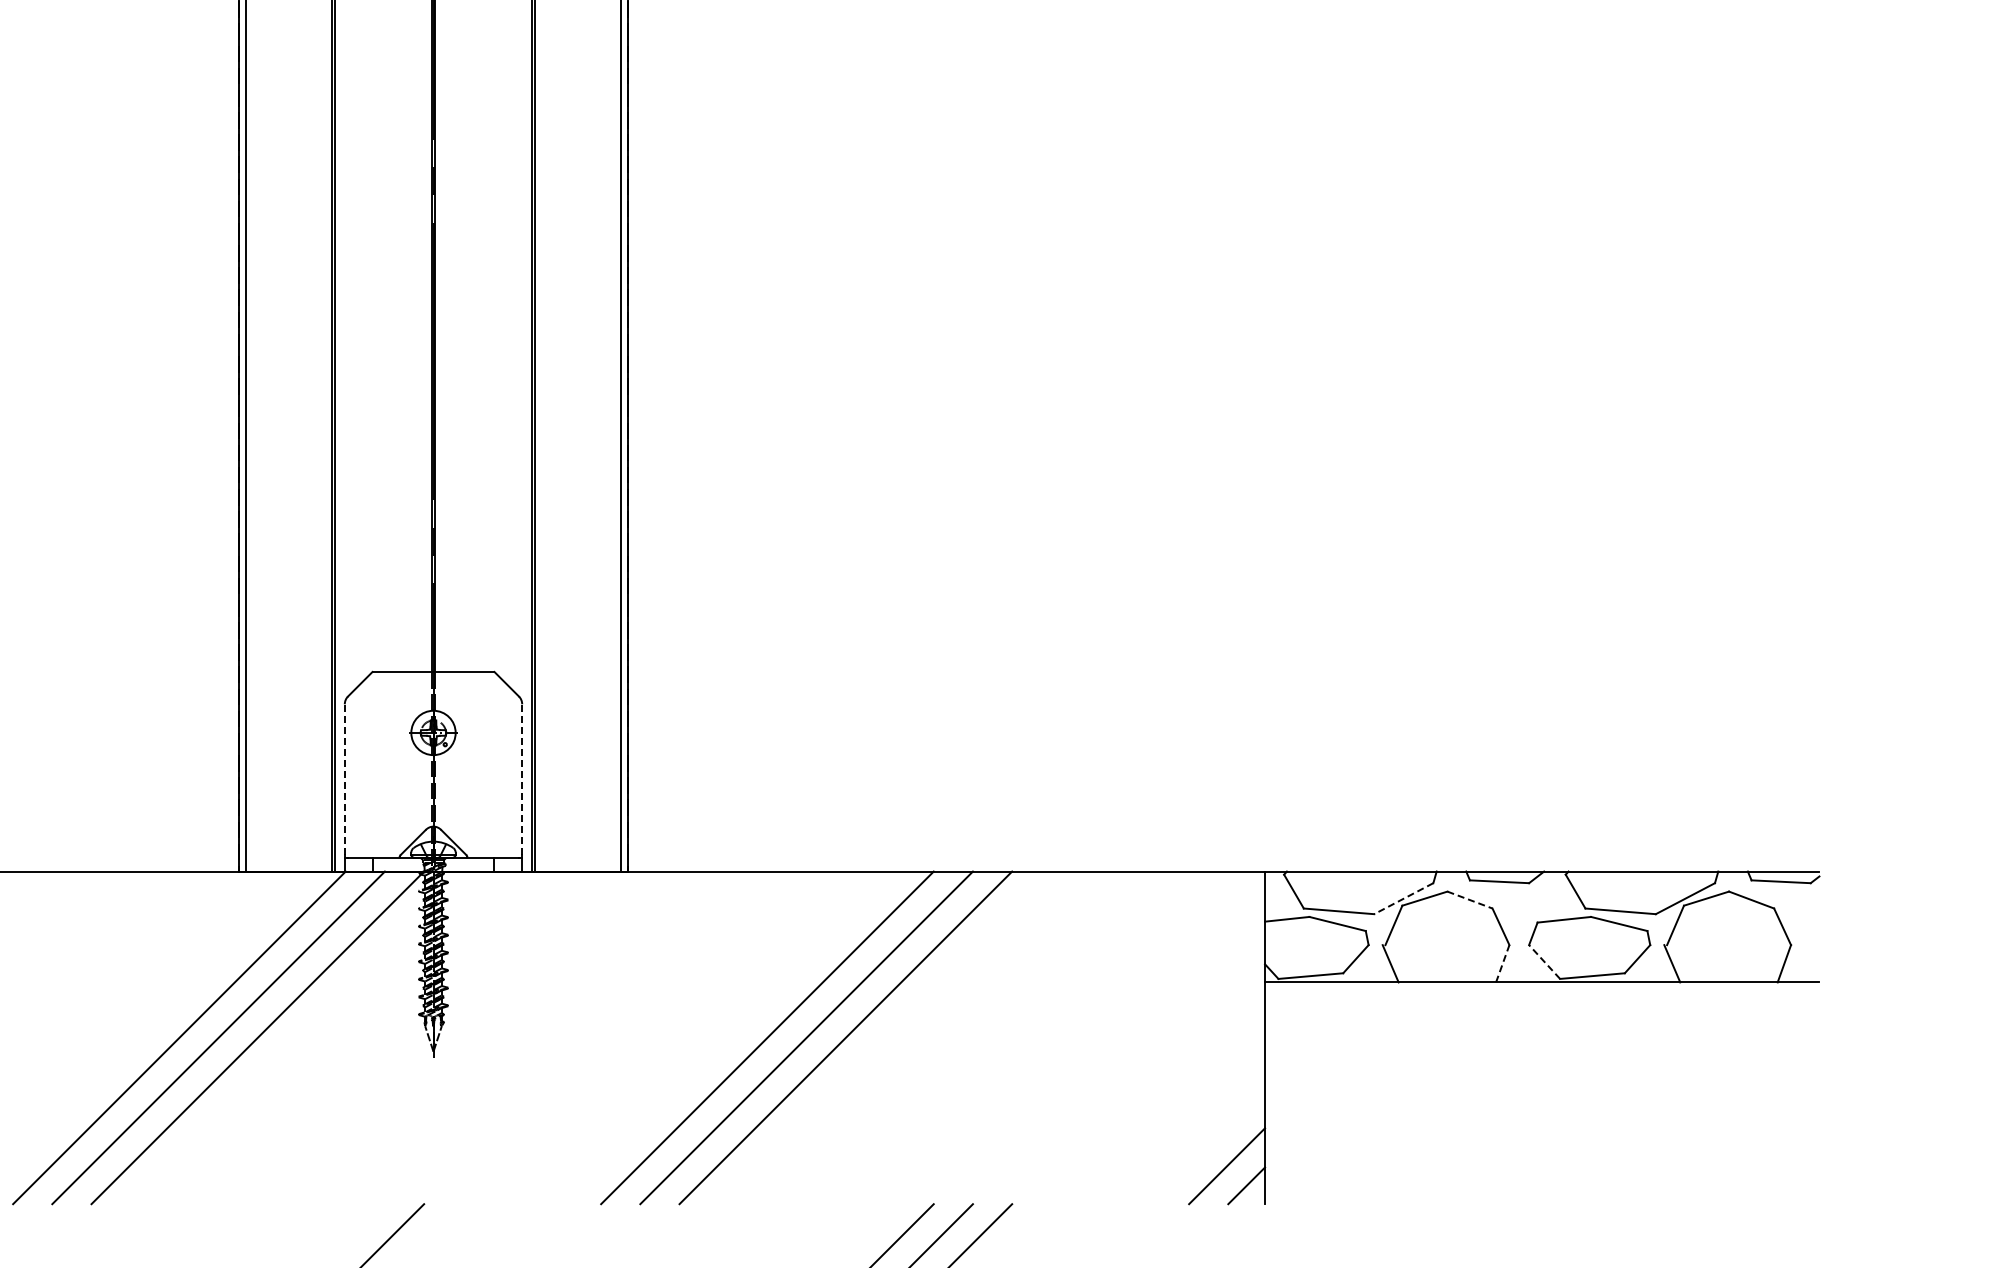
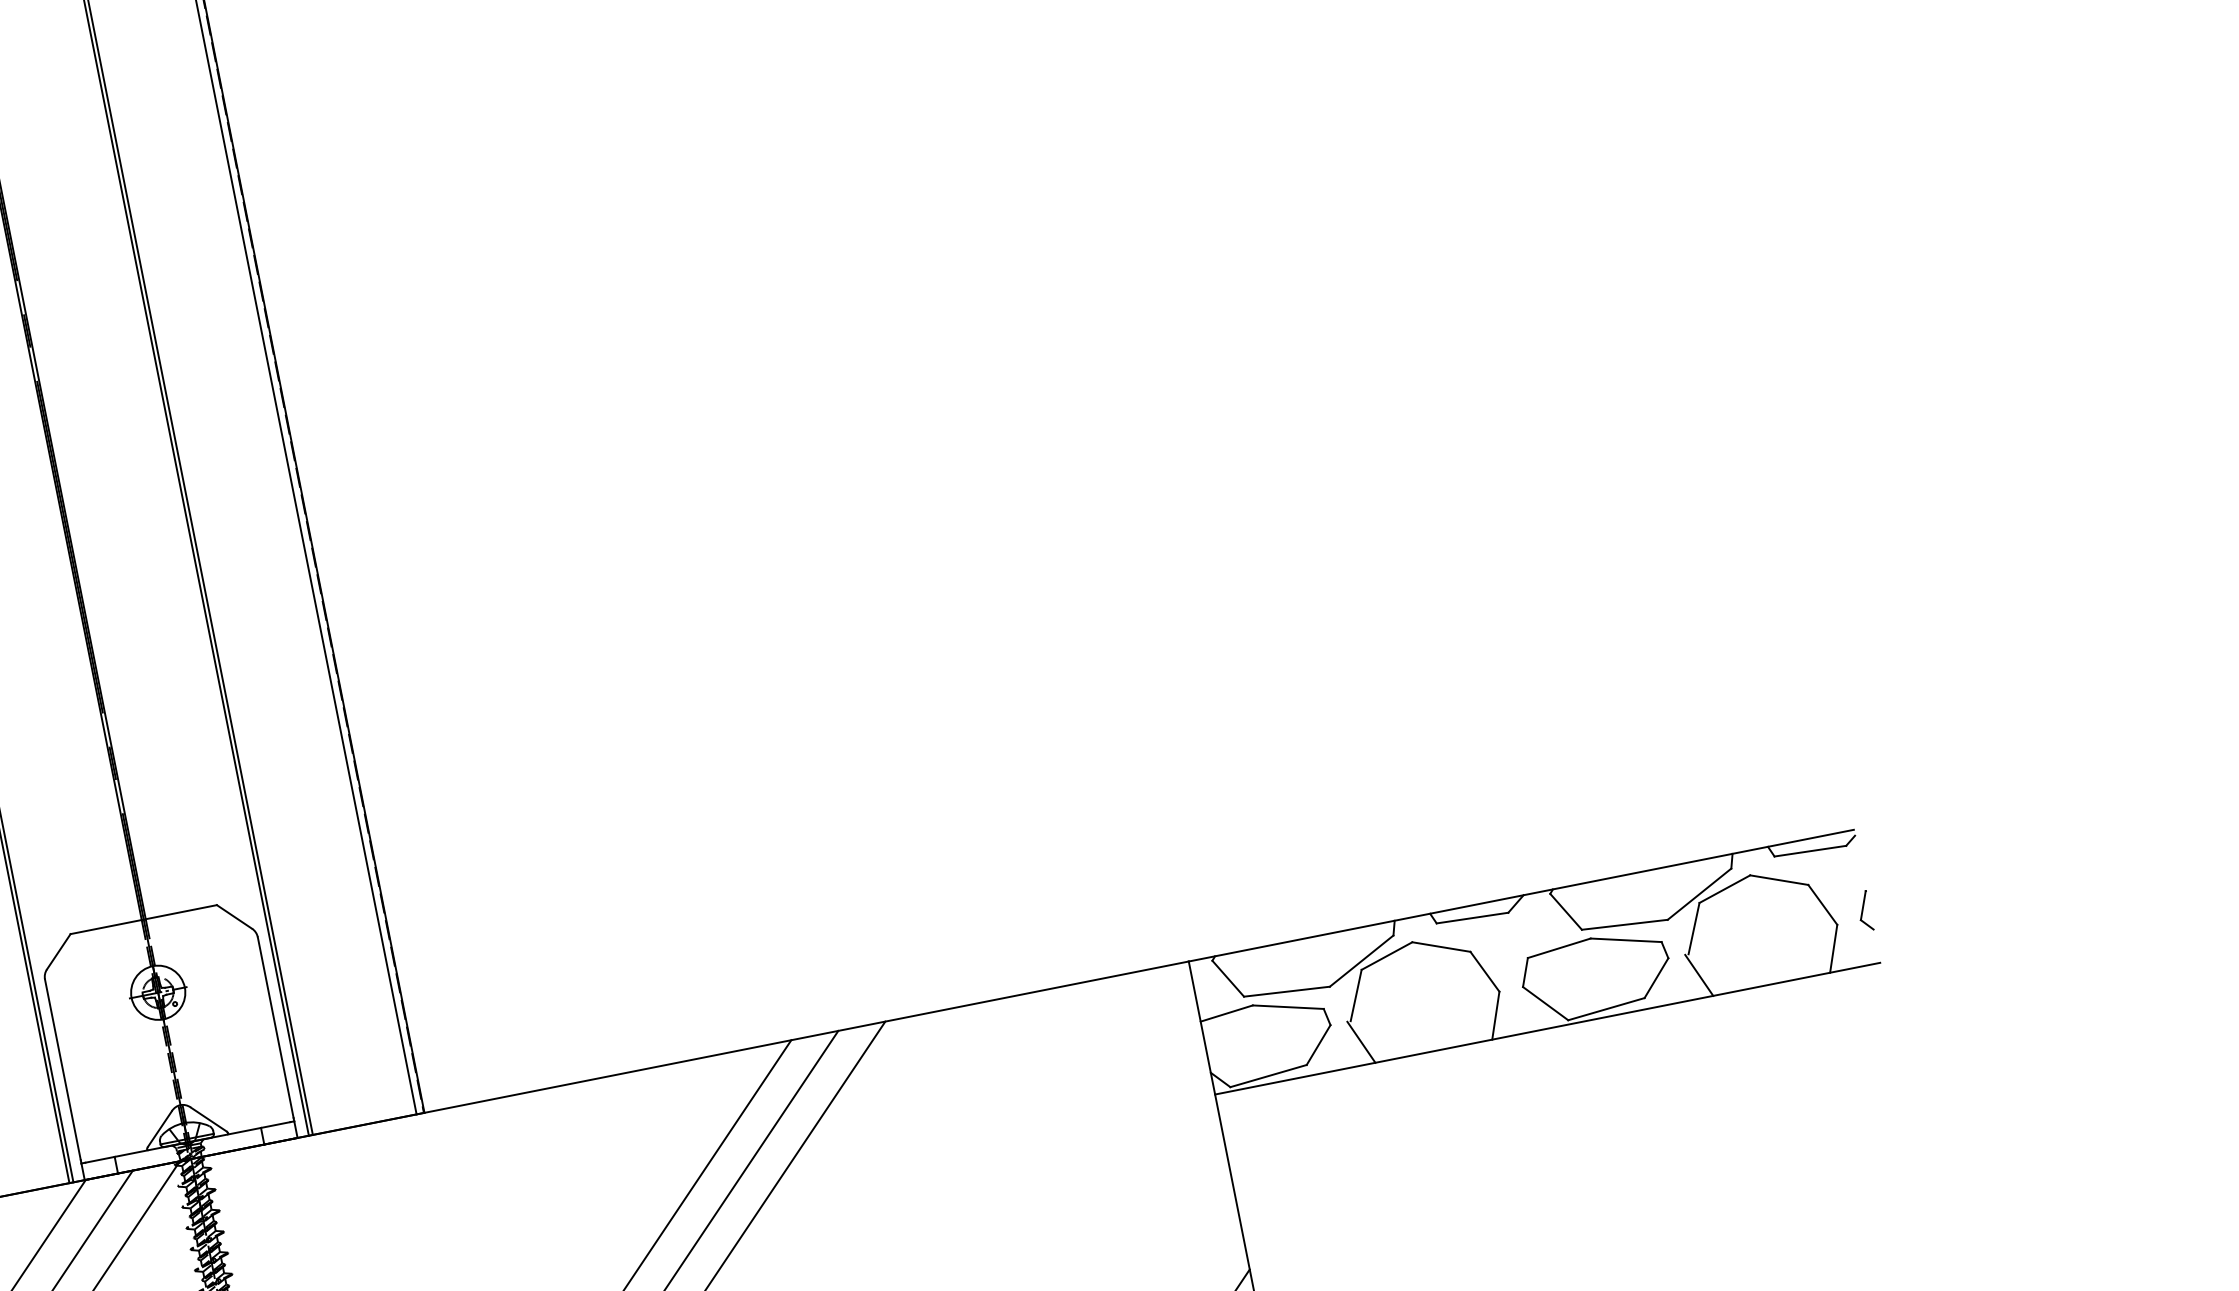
line: (344, 779) -> (62, 1069), dashed -> solid
line: (522, 779) -> (276, 1027), dashed -> solid
line: (1403, 898) -> (1361, 960), dashed -> solid
line: (1470, 900) -> (1442, 947), dashed -> solid
part: (1814, 938) -> (1863, 911), added
line: (1544, 962) -> (1545, 1004), dashed -> solid
line: (1502, 963) -> (1495, 1015), dashed -> solid

